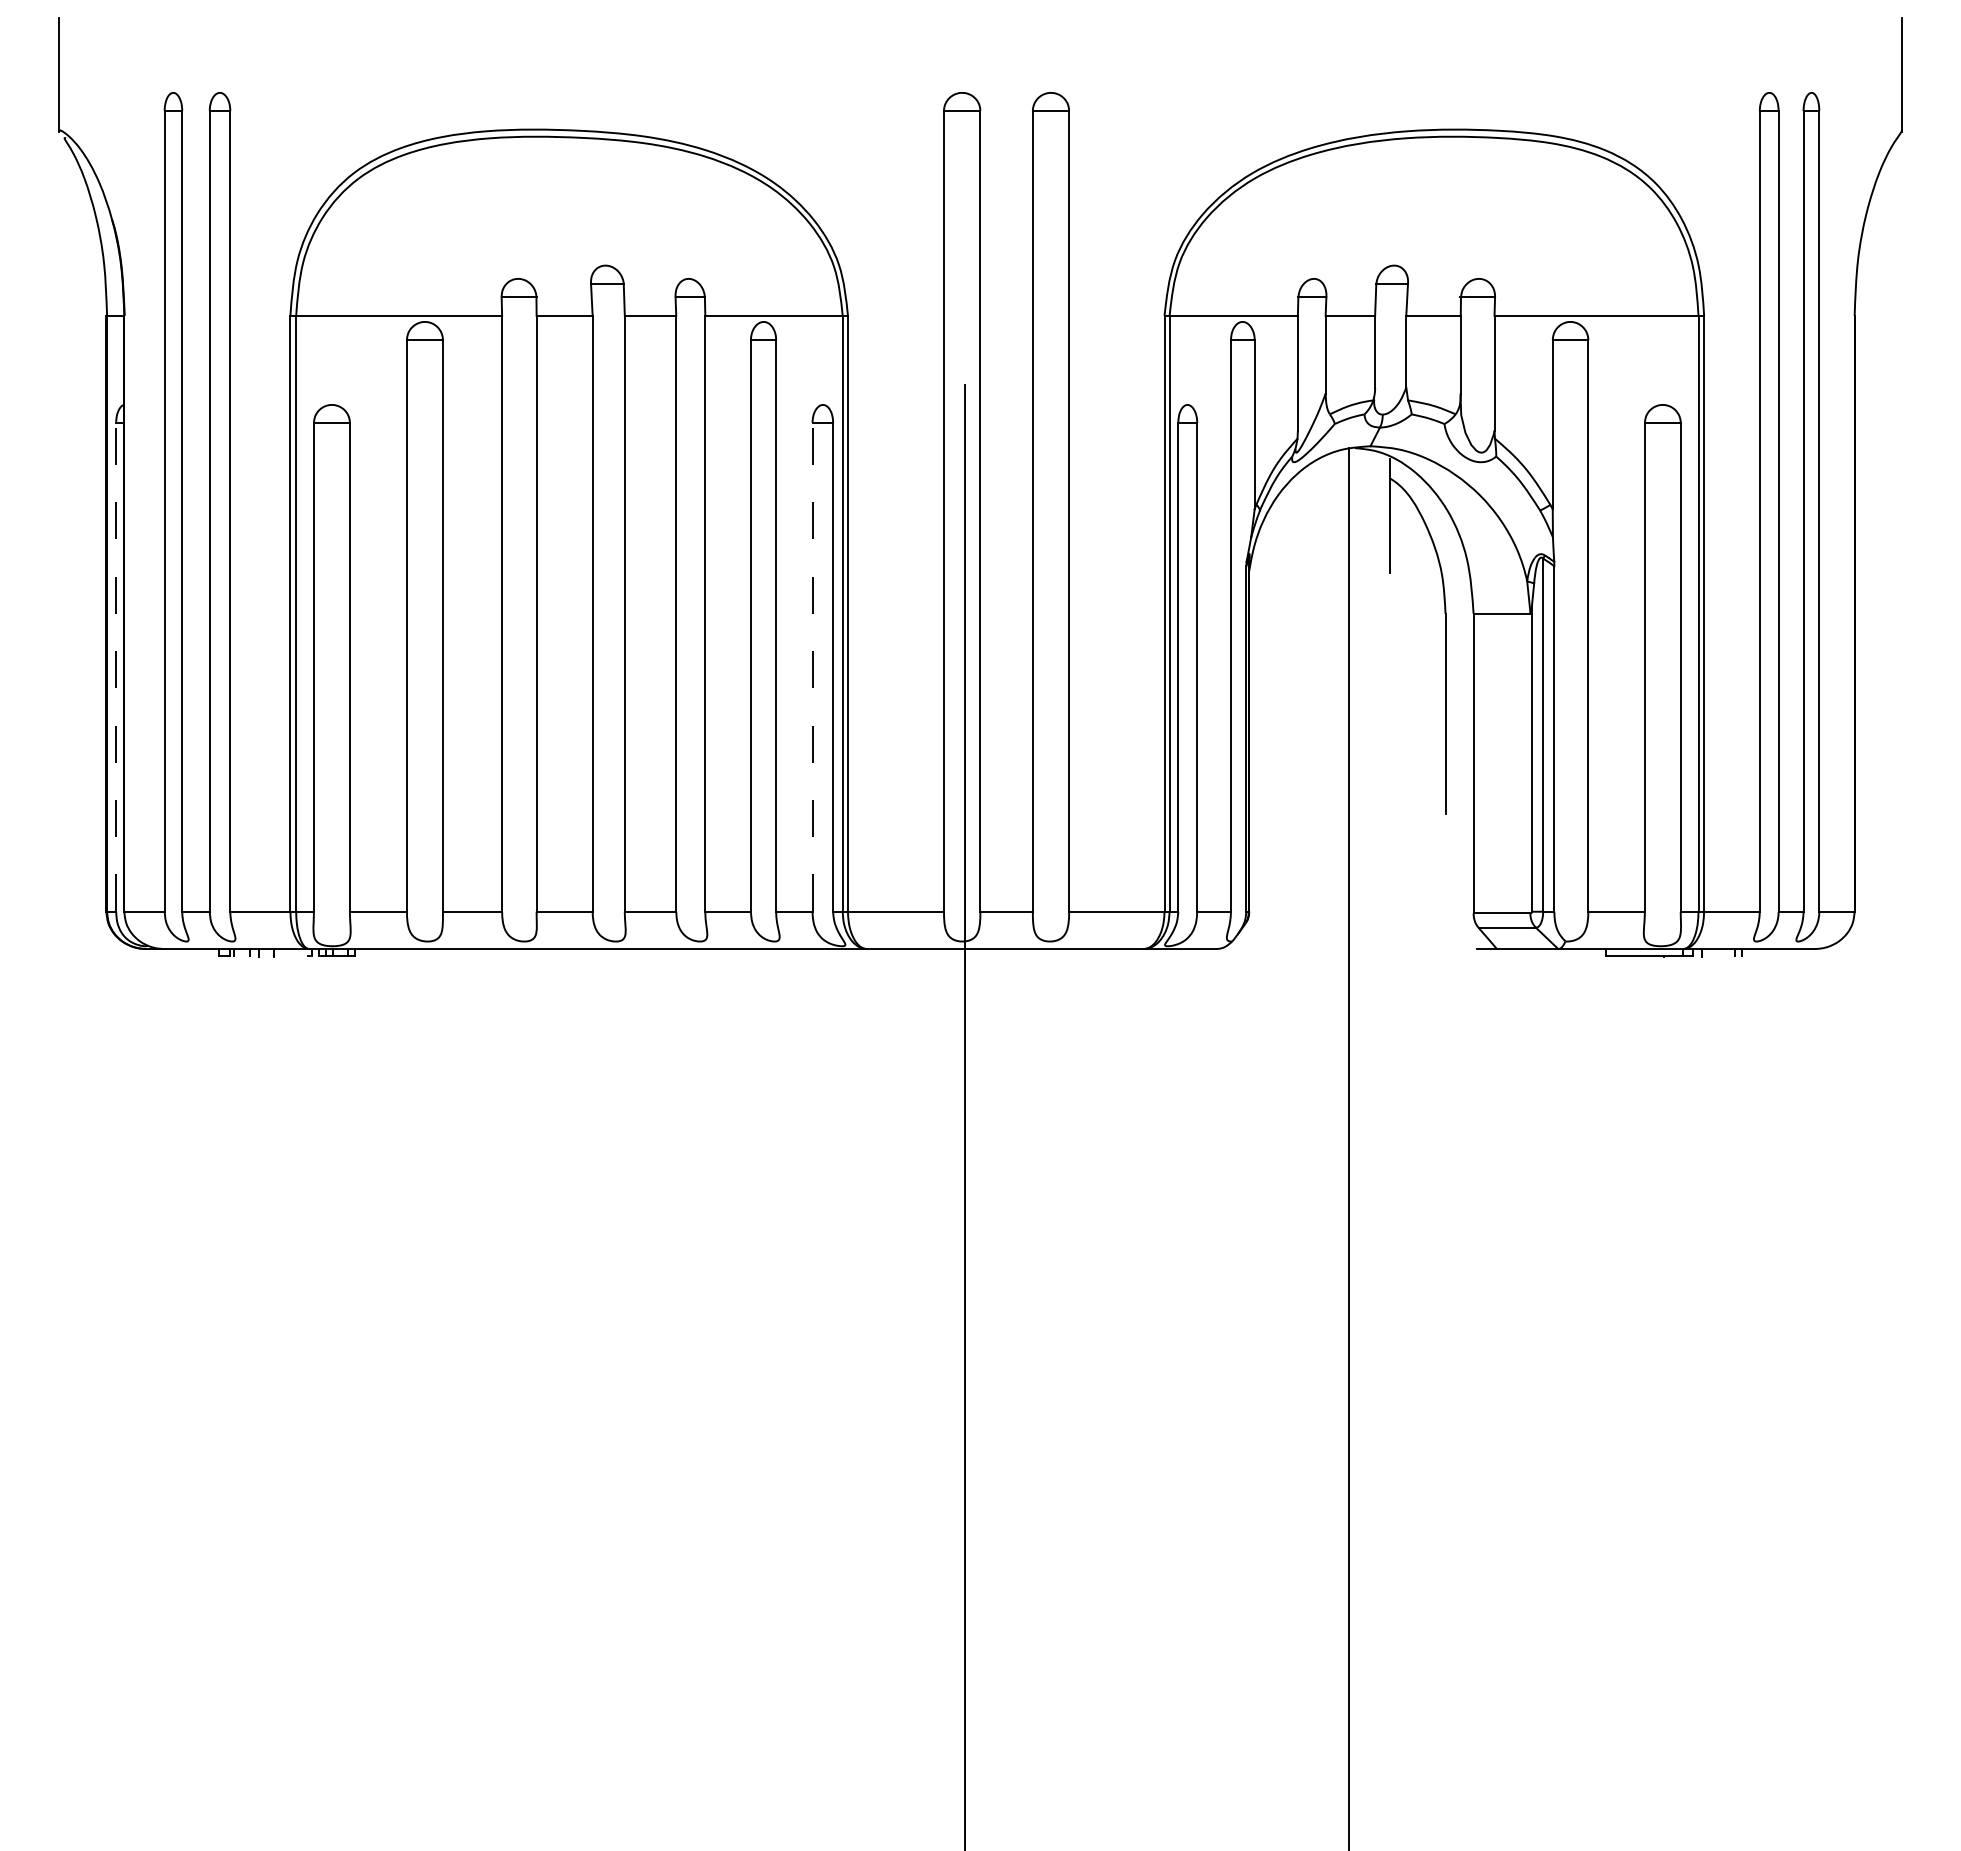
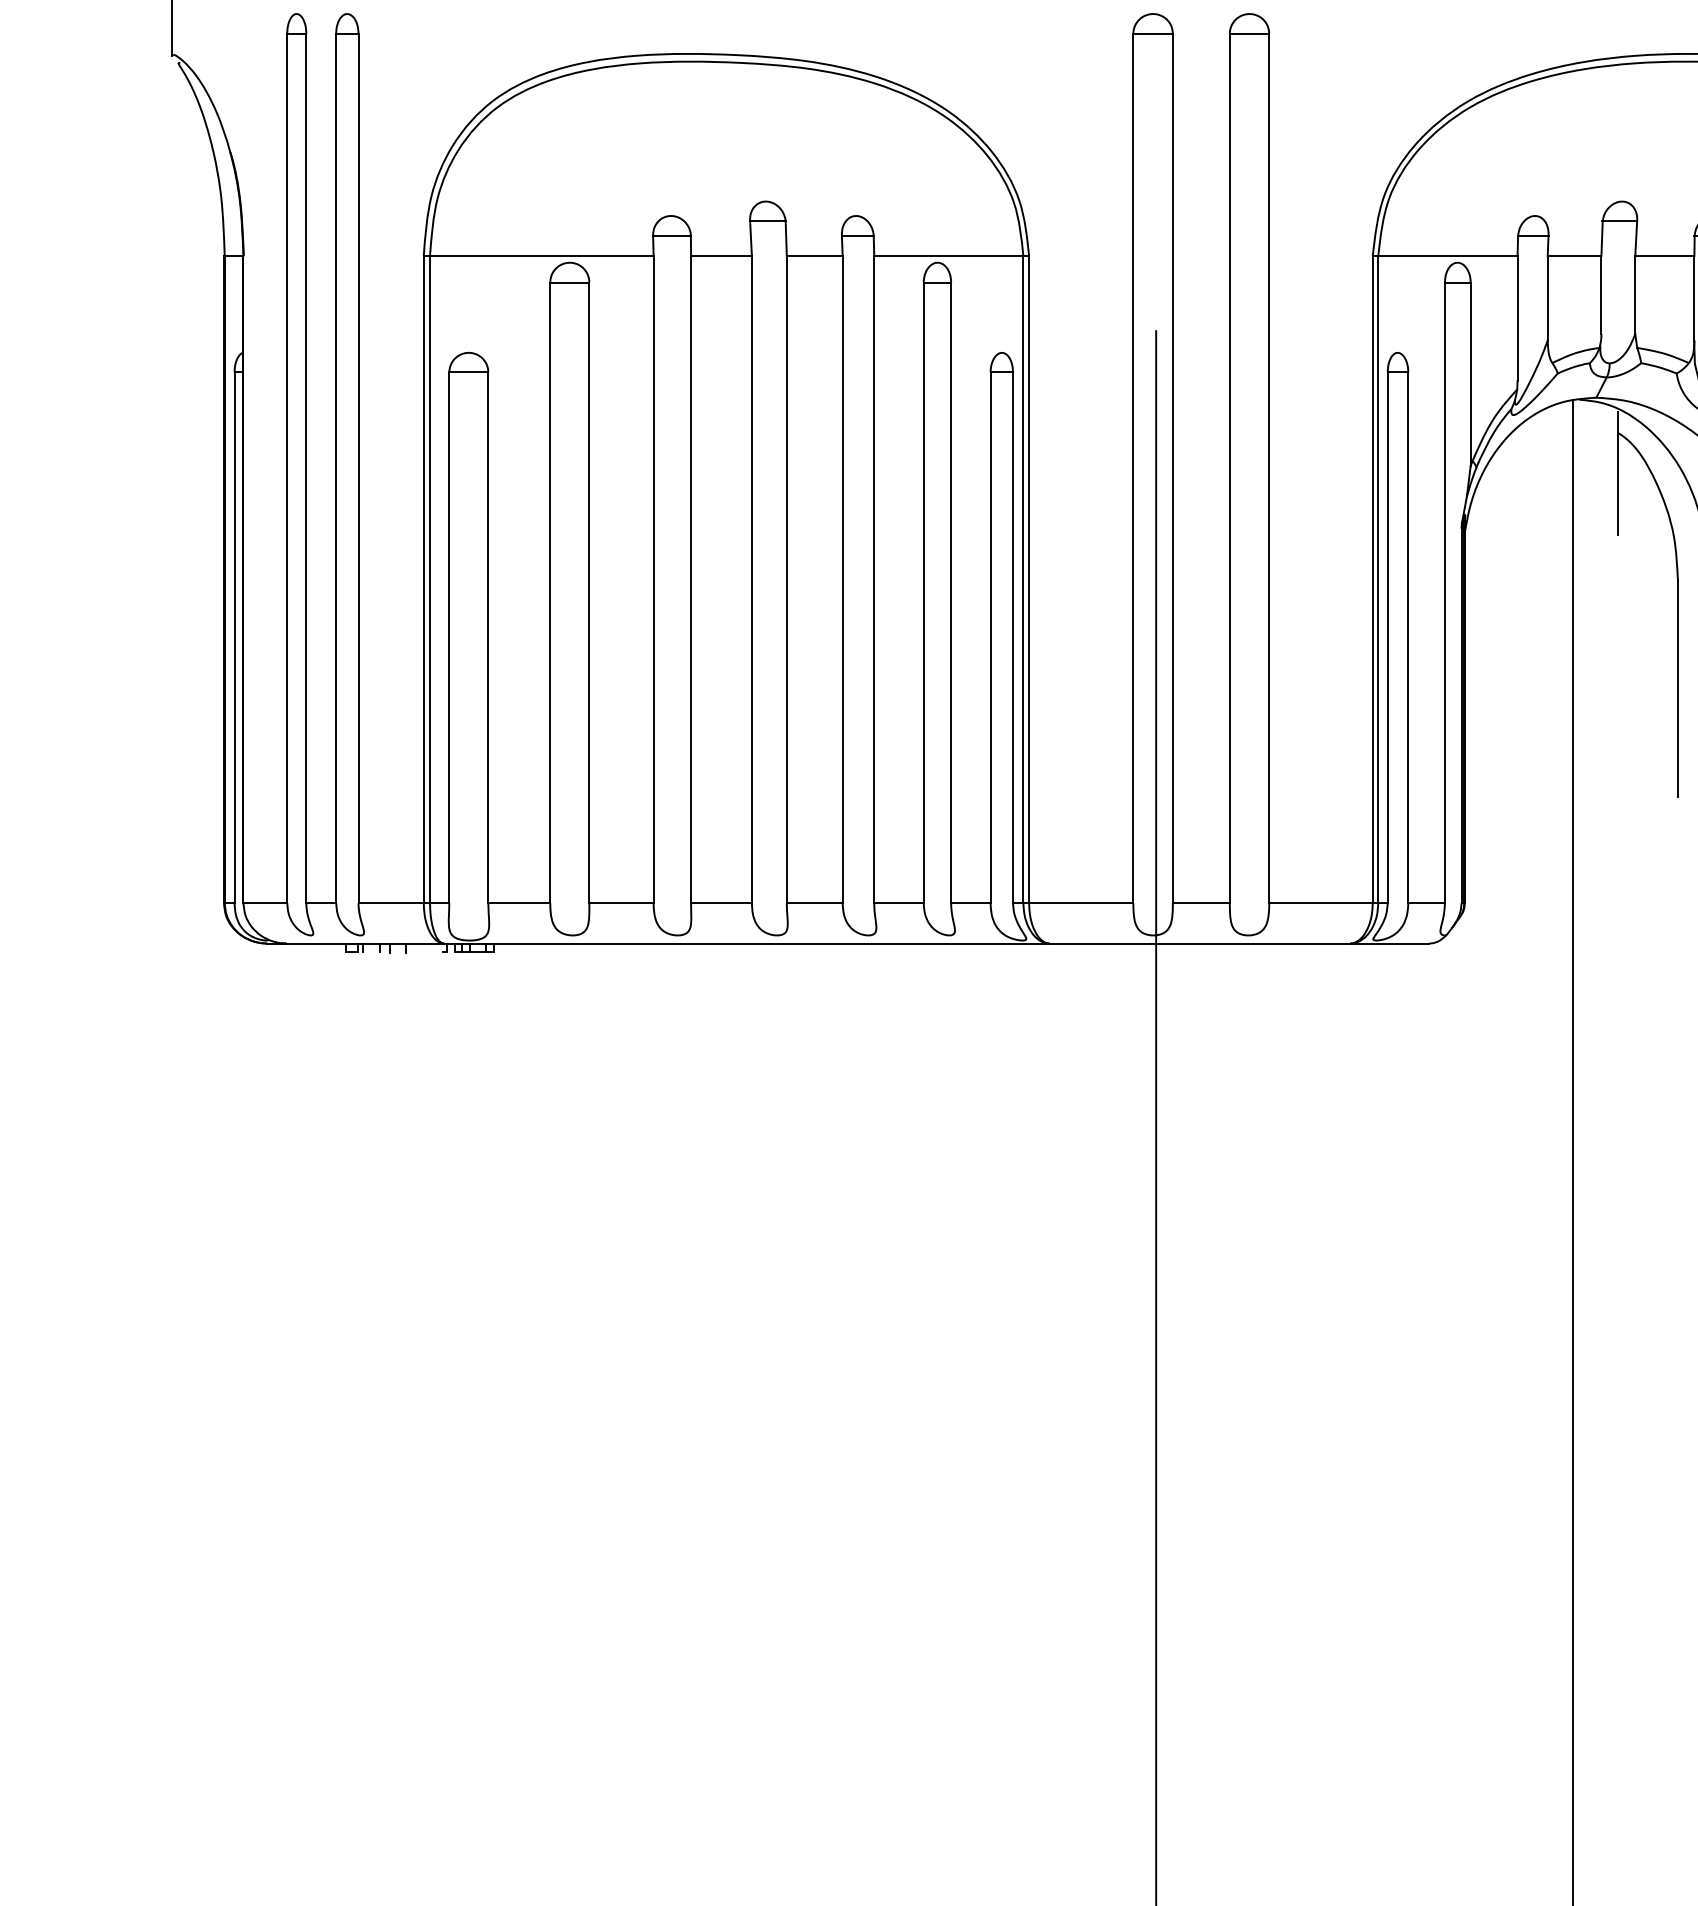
line: (116, 666) -> (234, 636), dashed -> solid
line: (812, 666) -> (990, 636), dashed -> solid

